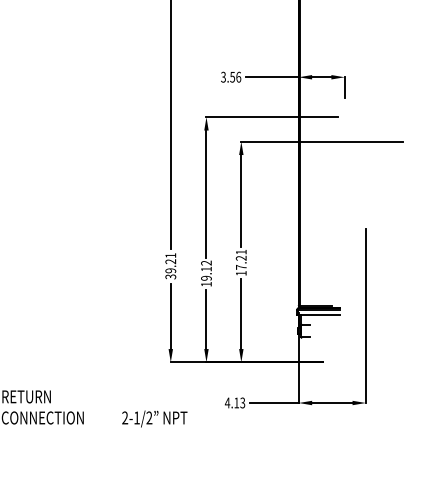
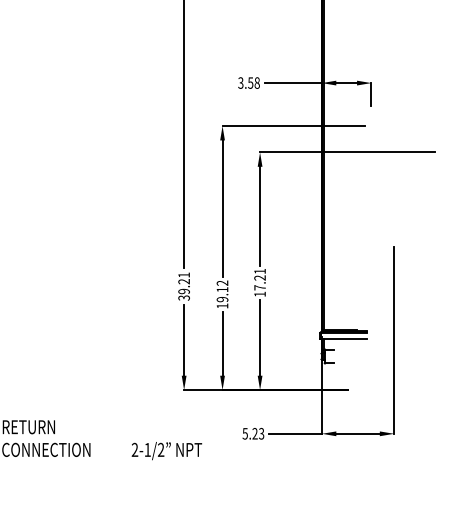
text: (238, 76) -> (257, 82), 3.56 -> 3.58
text: (231, 402) -> (249, 433), 4.13 -> 5.23

